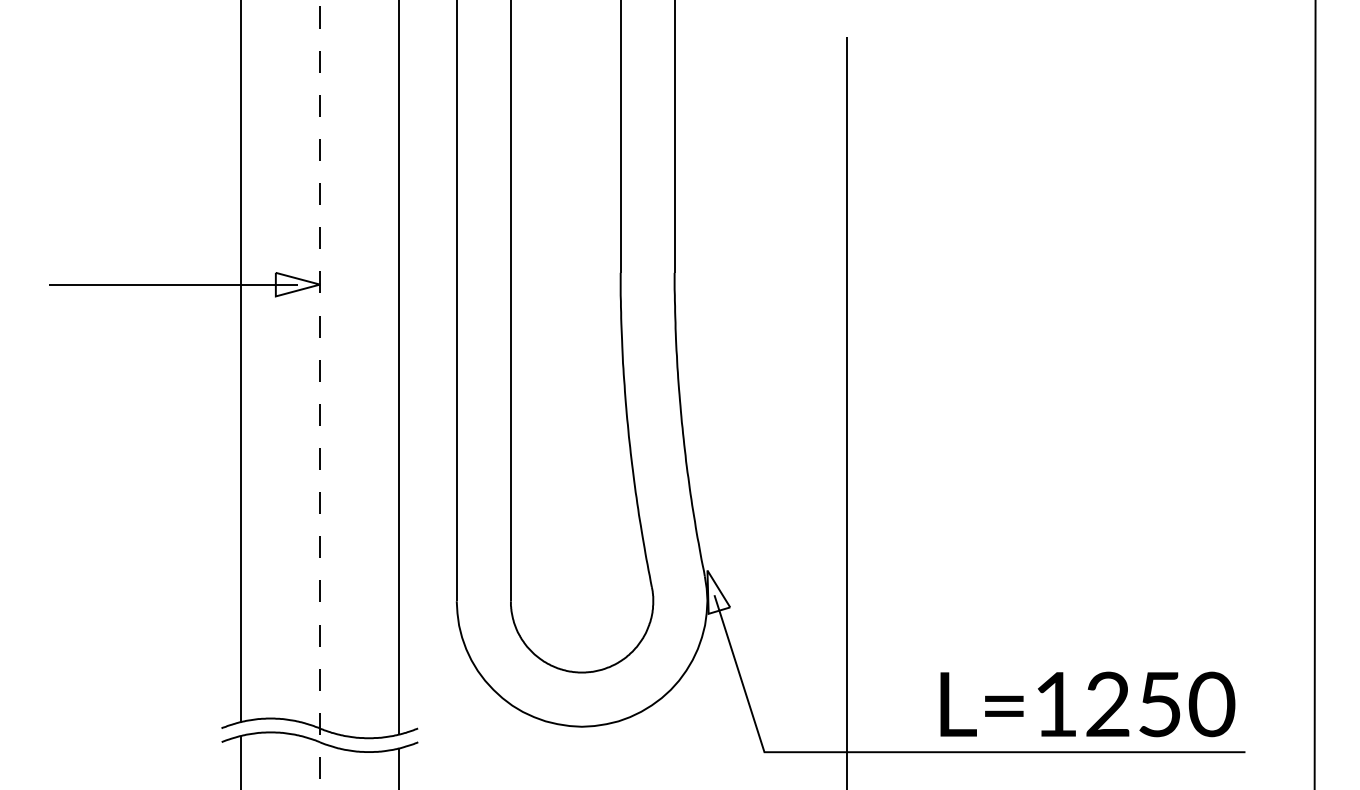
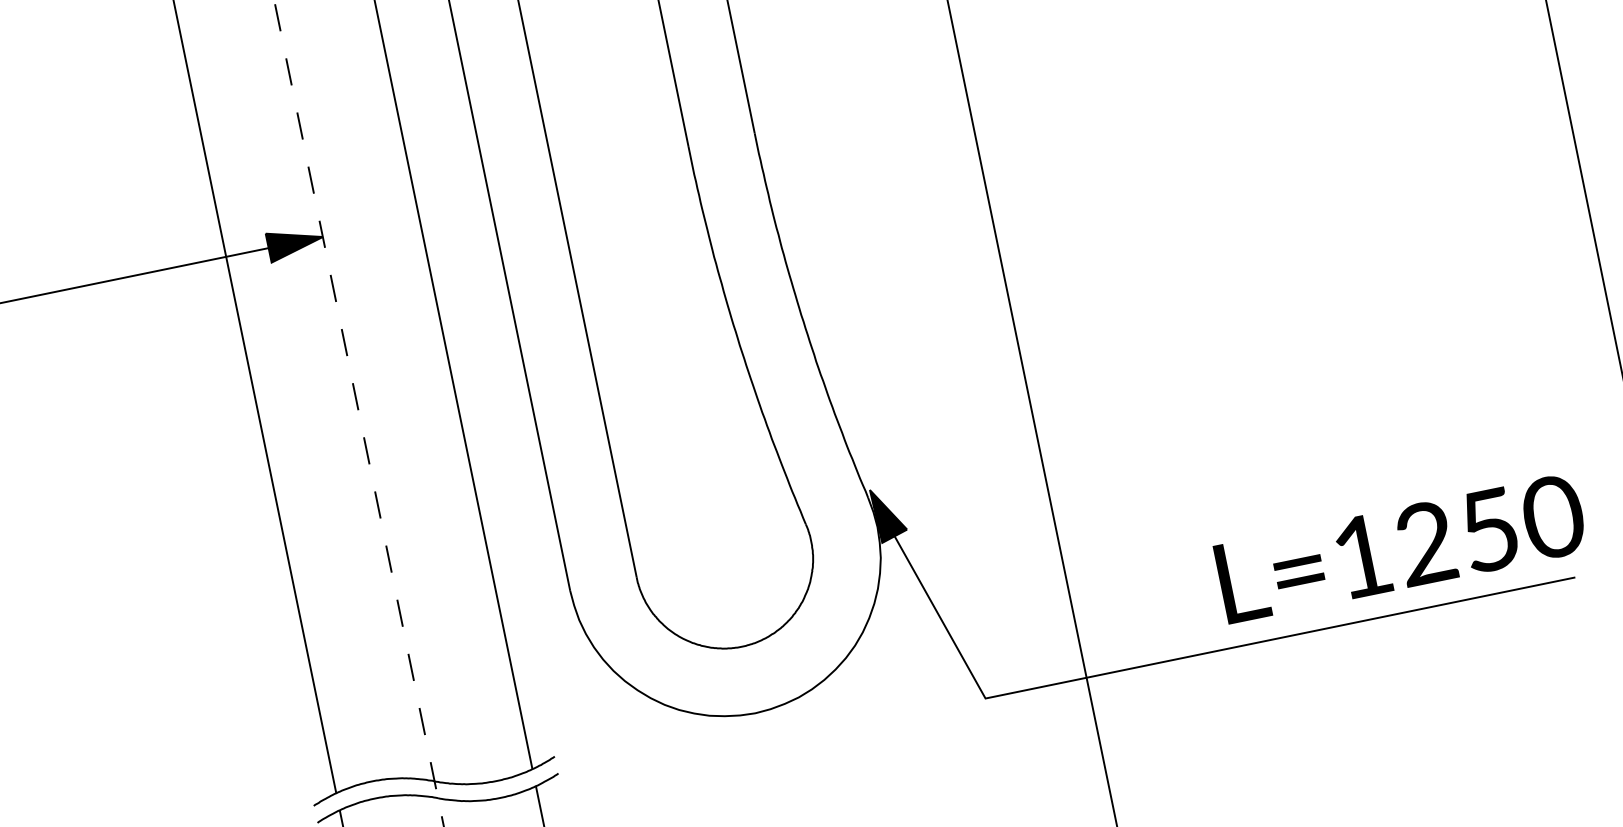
fill: (297, 284) -> (295, 242), added
fill: (718, 591) -> (888, 513), added
text: (1087, 704) -> (1400, 548), moved

